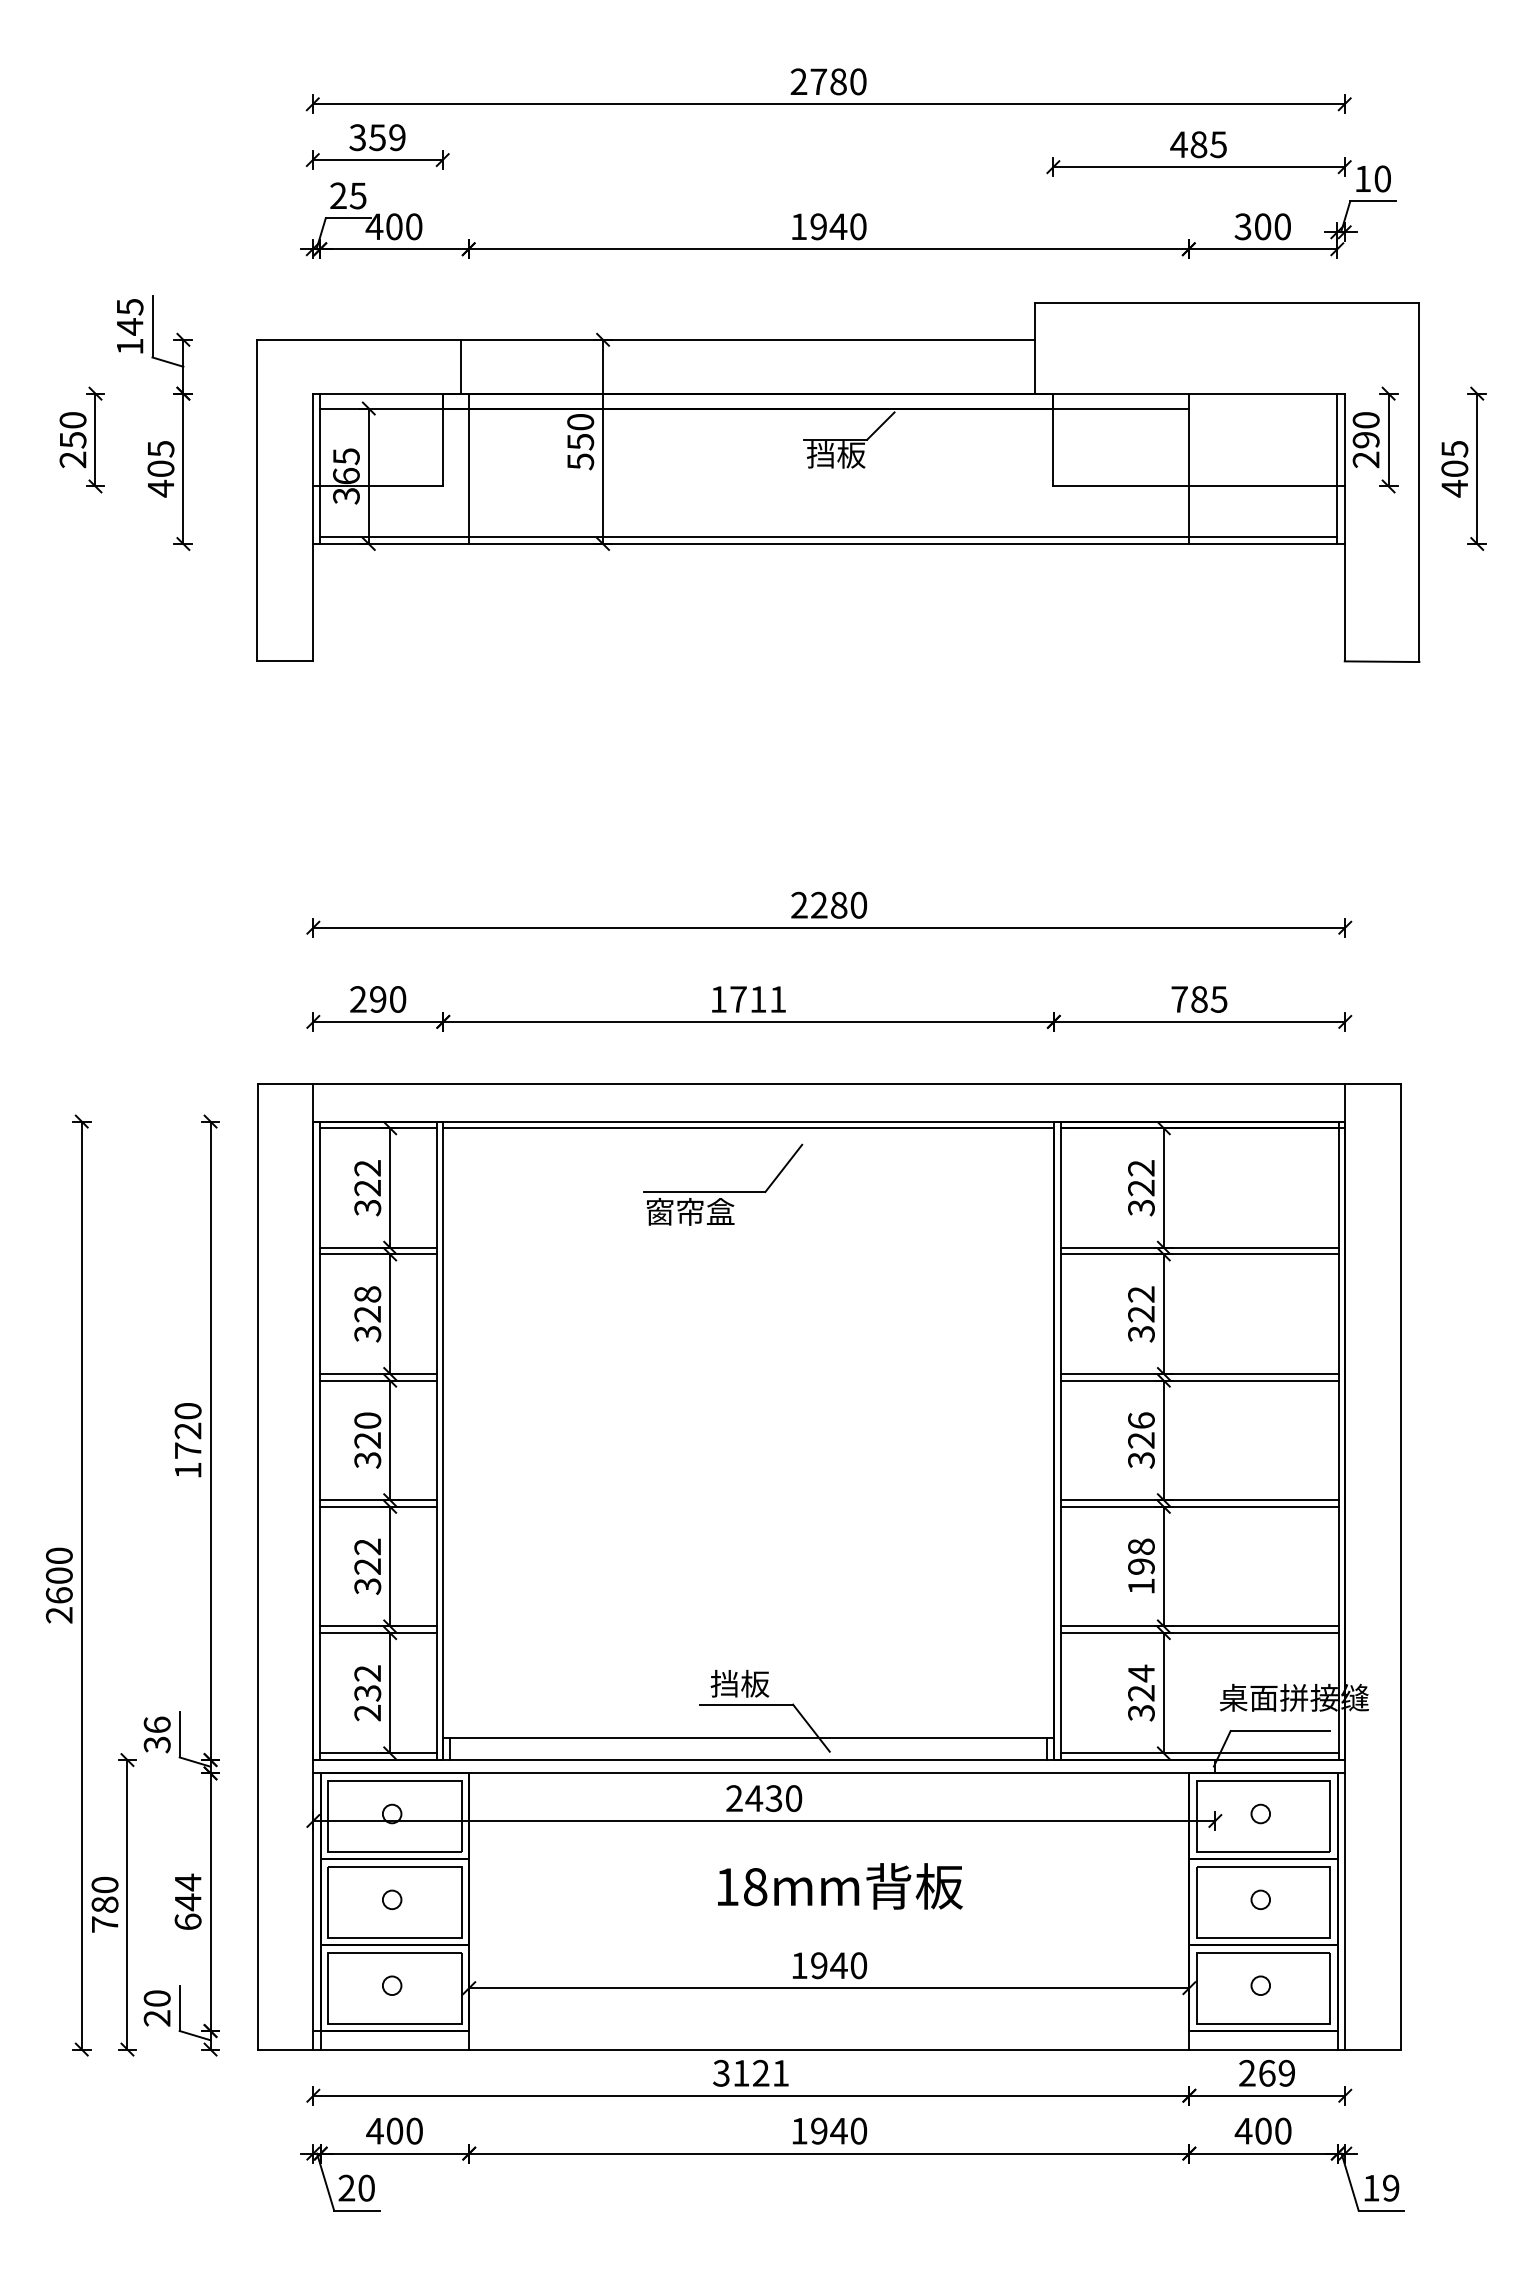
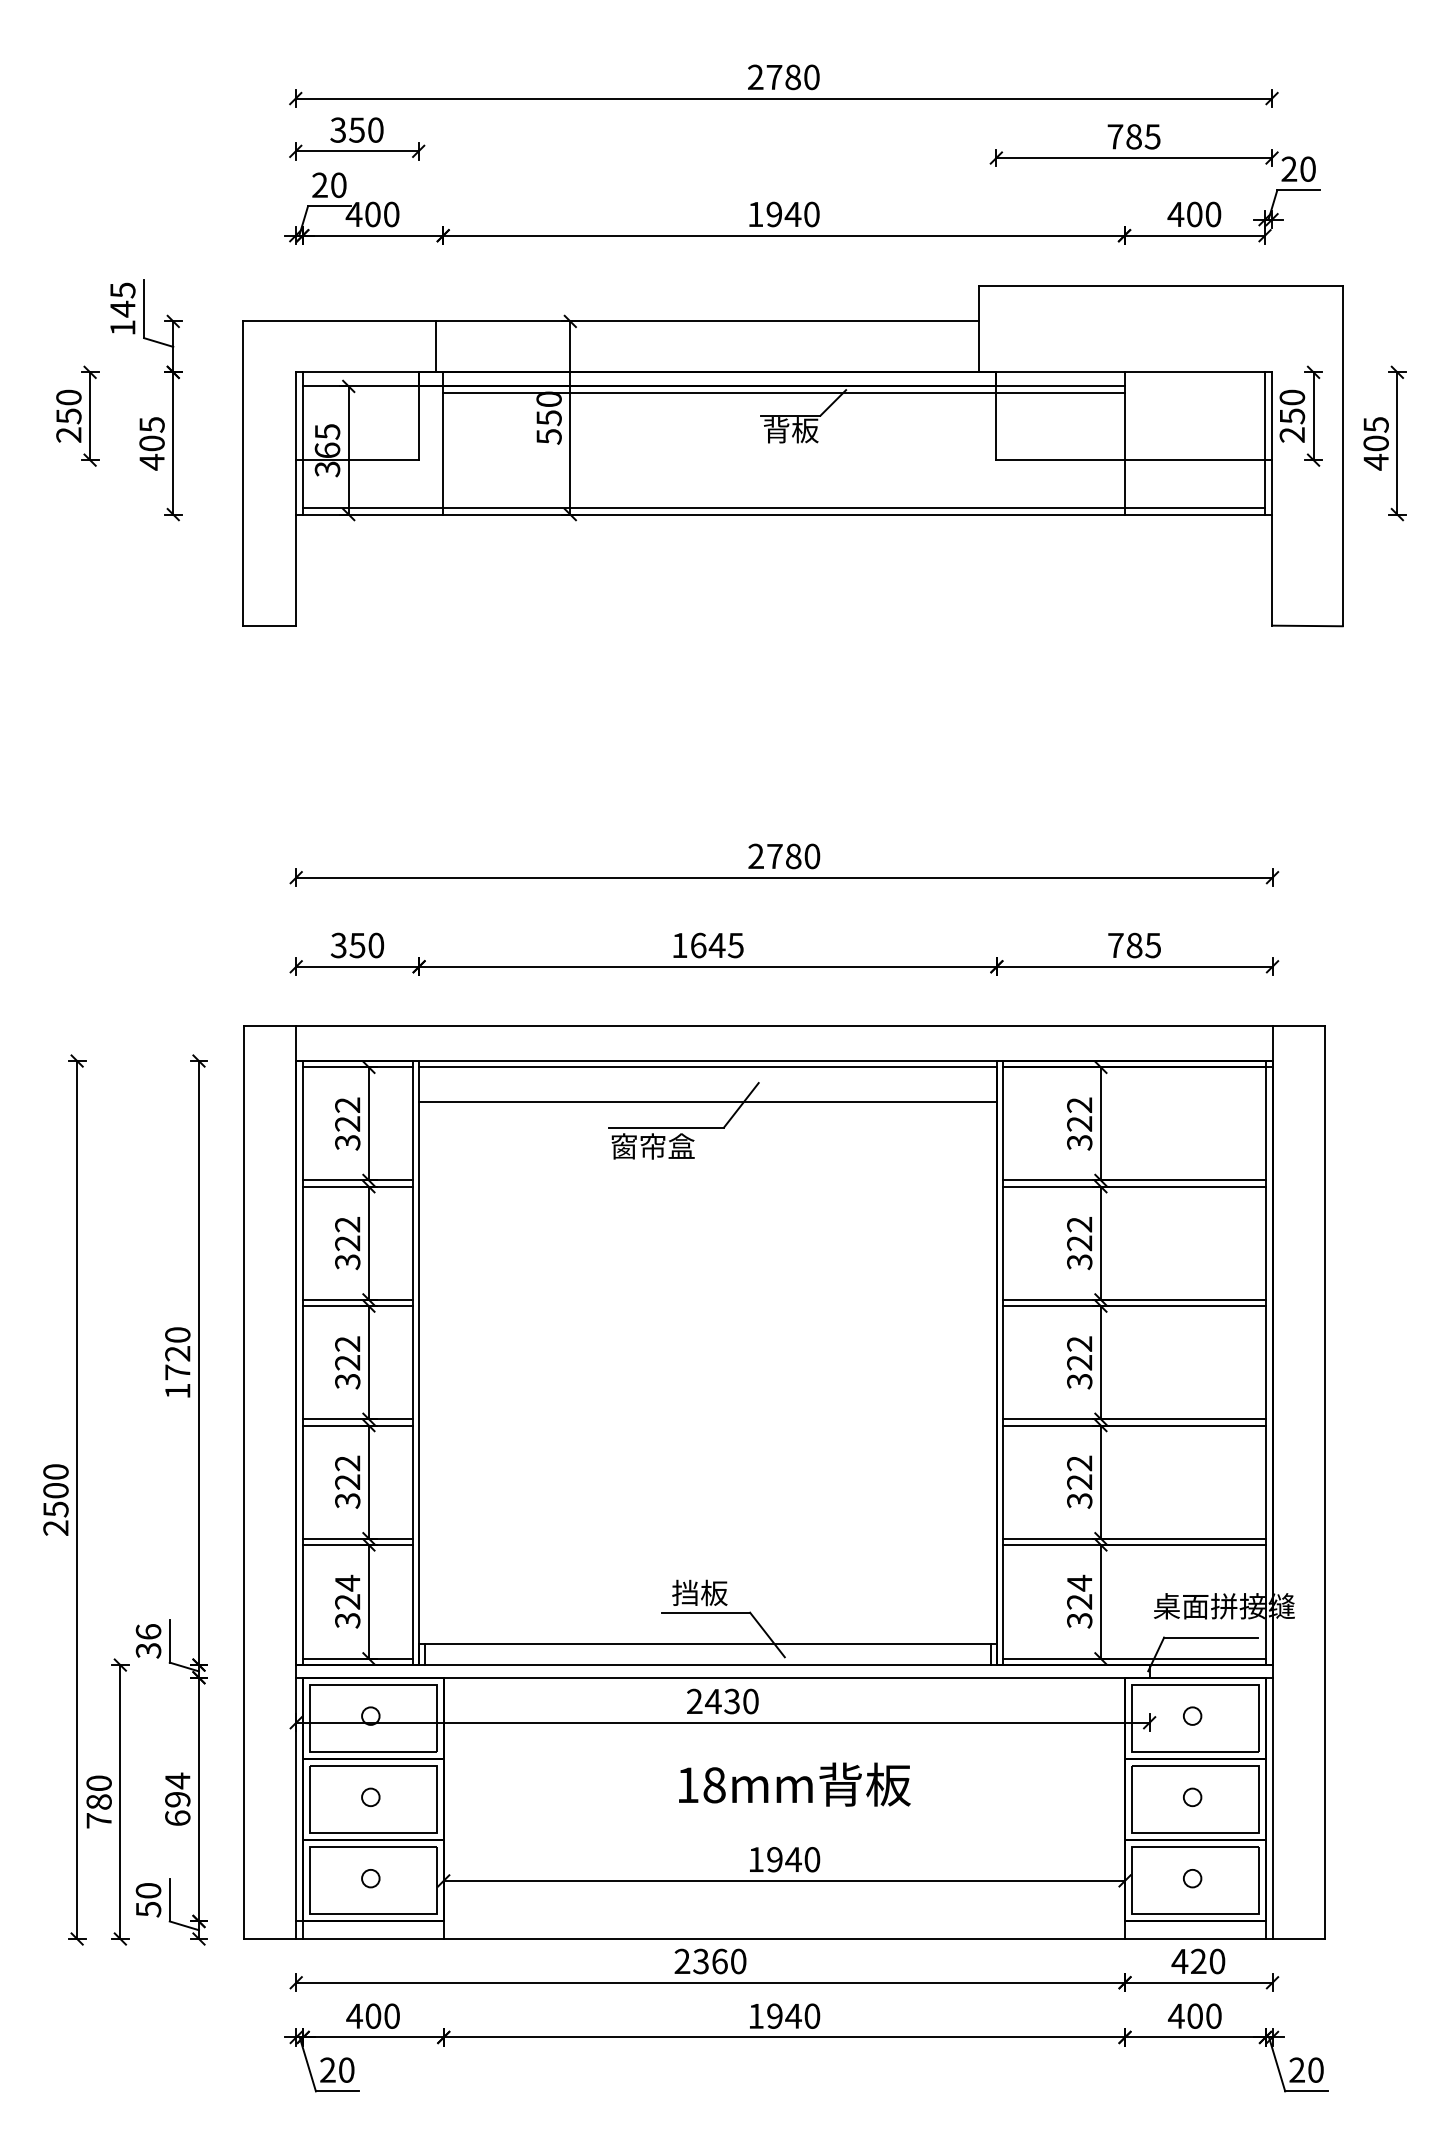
text: (397, 137) -> (375, 130), 359 -> 350
text: (1178, 144) -> (1114, 136), 485 -> 785
text: (1362, 178) -> (1288, 168), 10 -> 20
text: (357, 195) -> (338, 184), 25 -> 20
text: (1243, 226) -> (1176, 214), 300 -> 400
line: (828, 415) -> (783, 393), added
text: (1365, 440) -> (1291, 416), 290 -> 250
text: (820, 454) -> (776, 429), 挡板 -> 背板
text: (819, 904) -> (775, 855), 2280 -> 2780
text: (367, 999) -> (347, 945), 290 -> 350
text: (758, 999) -> (717, 945), 1711 -> 1645
line: (748, 1165) -> (707, 1102), added
text: (367, 1294) -> (347, 1224), 328 -> 322
text: (367, 1420) -> (347, 1343), 320 -> 322
text: (1141, 1420) -> (1079, 1343), 326 -> 322
text: (1141, 1566) -> (1079, 1481), 198 -> 322
text: (58, 1595) -> (55, 1509), 2600 -> 2500
text: (367, 1692) -> (347, 1601), 232 -> 324
text: (187, 1902) -> (177, 1799), 644 -> 694
text: (156, 2018) -> (147, 1909), 20 -> 50
text: (751, 2072) -> (710, 1960), 3121 -> 2360
text: (1266, 2072) -> (1198, 1960), 269 -> 420
text: (1381, 2187) -> (1306, 2069), 19 -> 20

